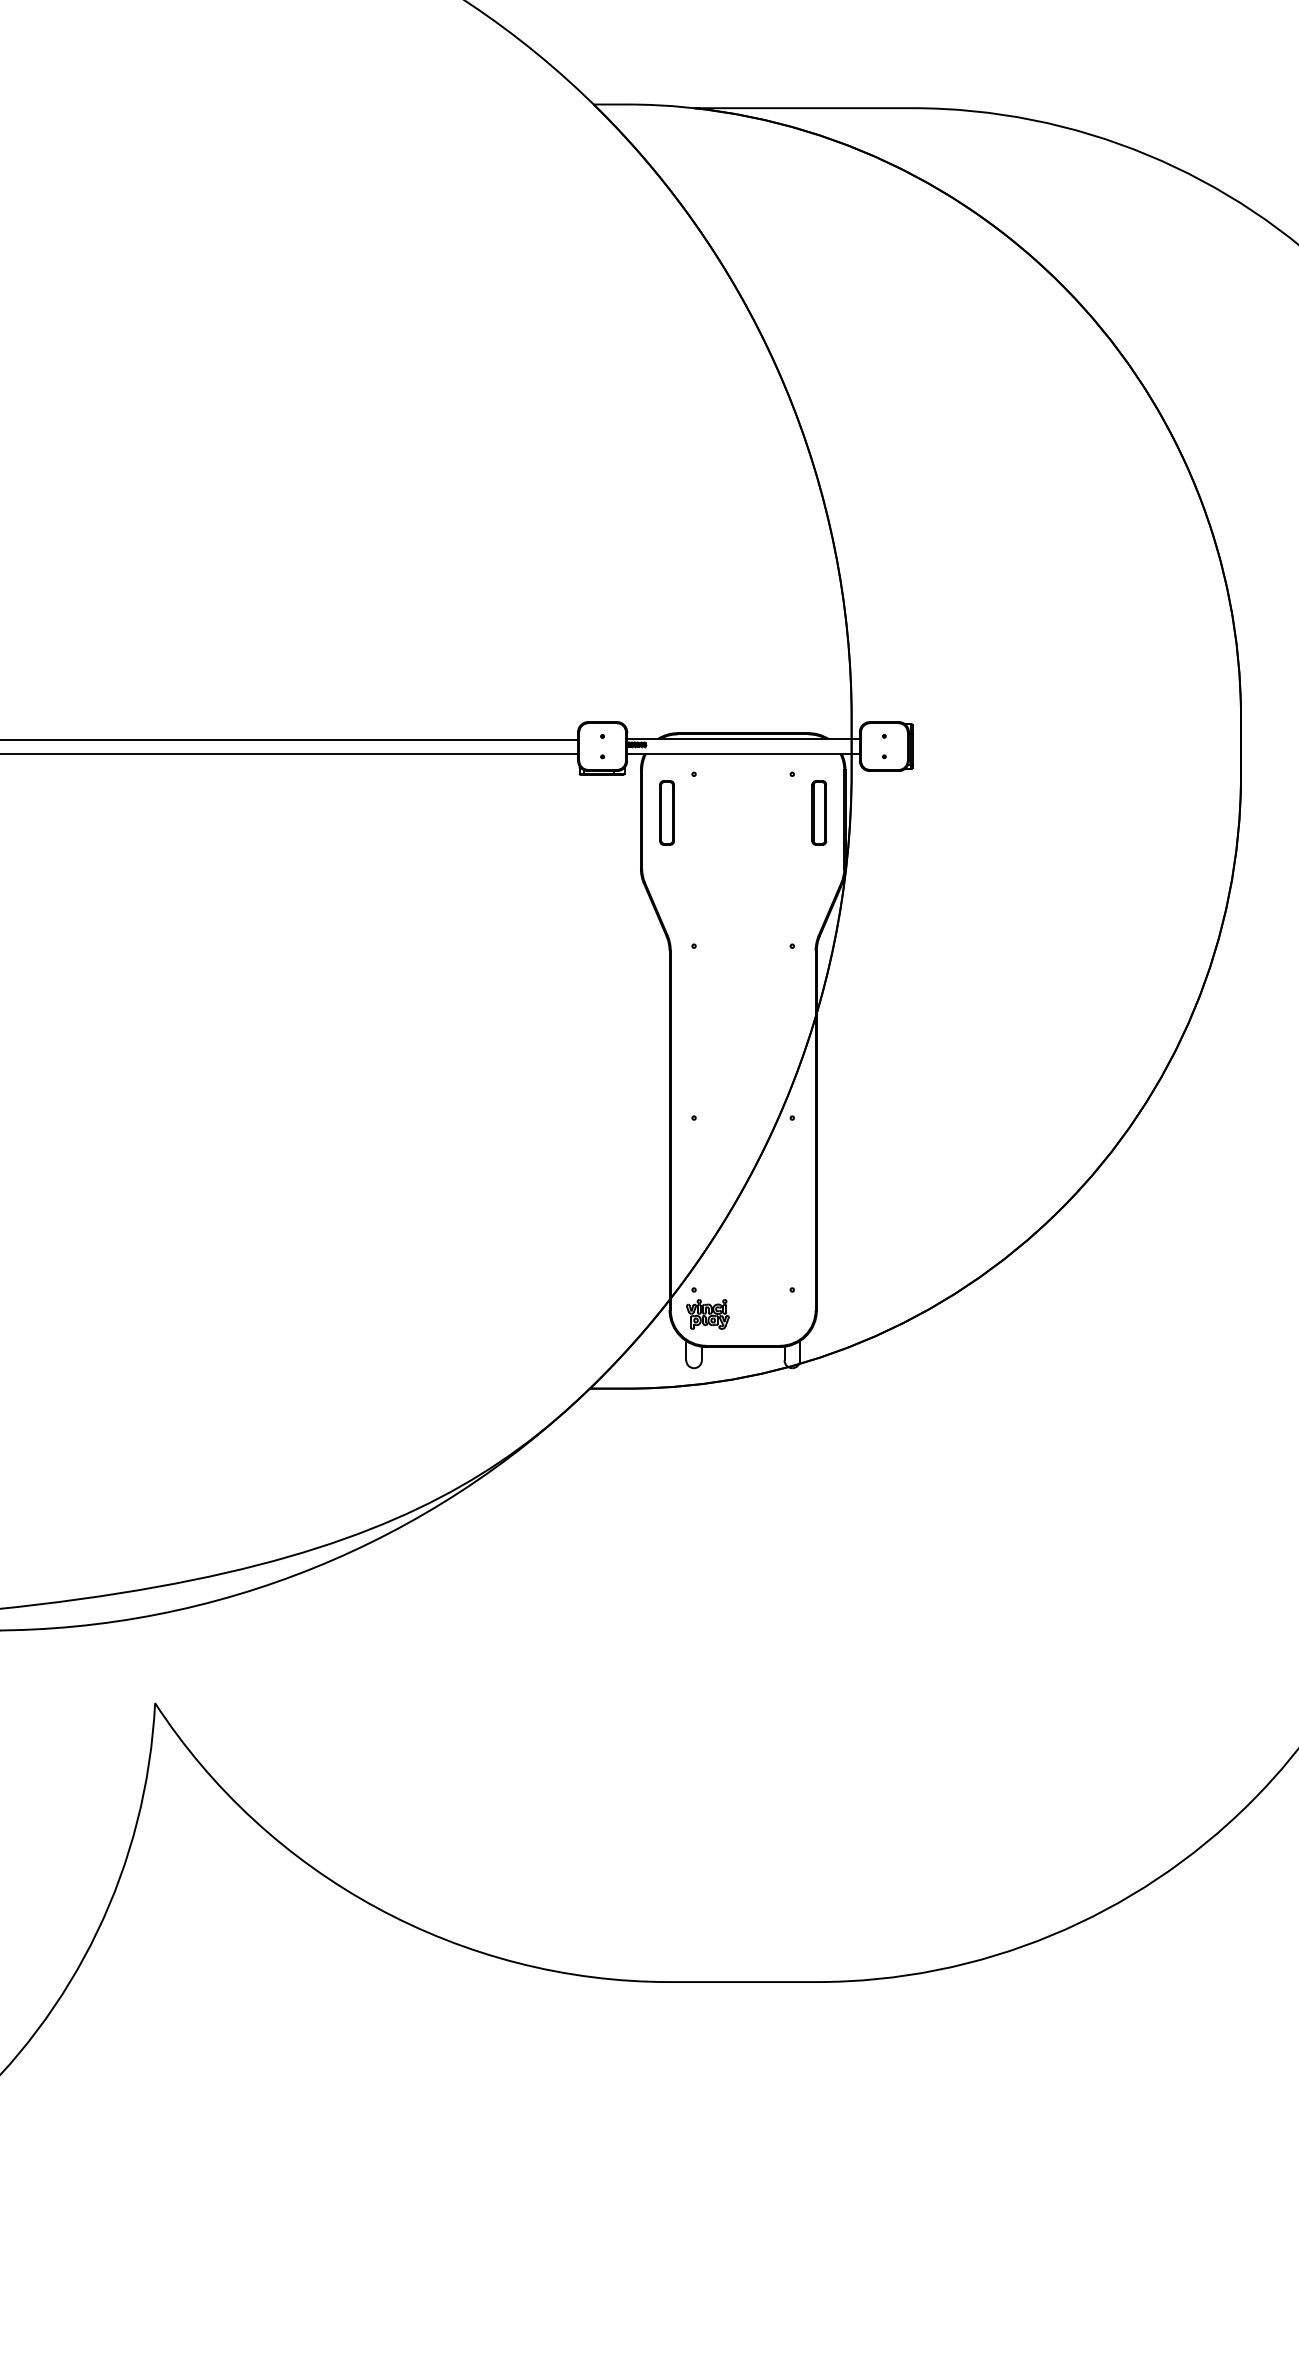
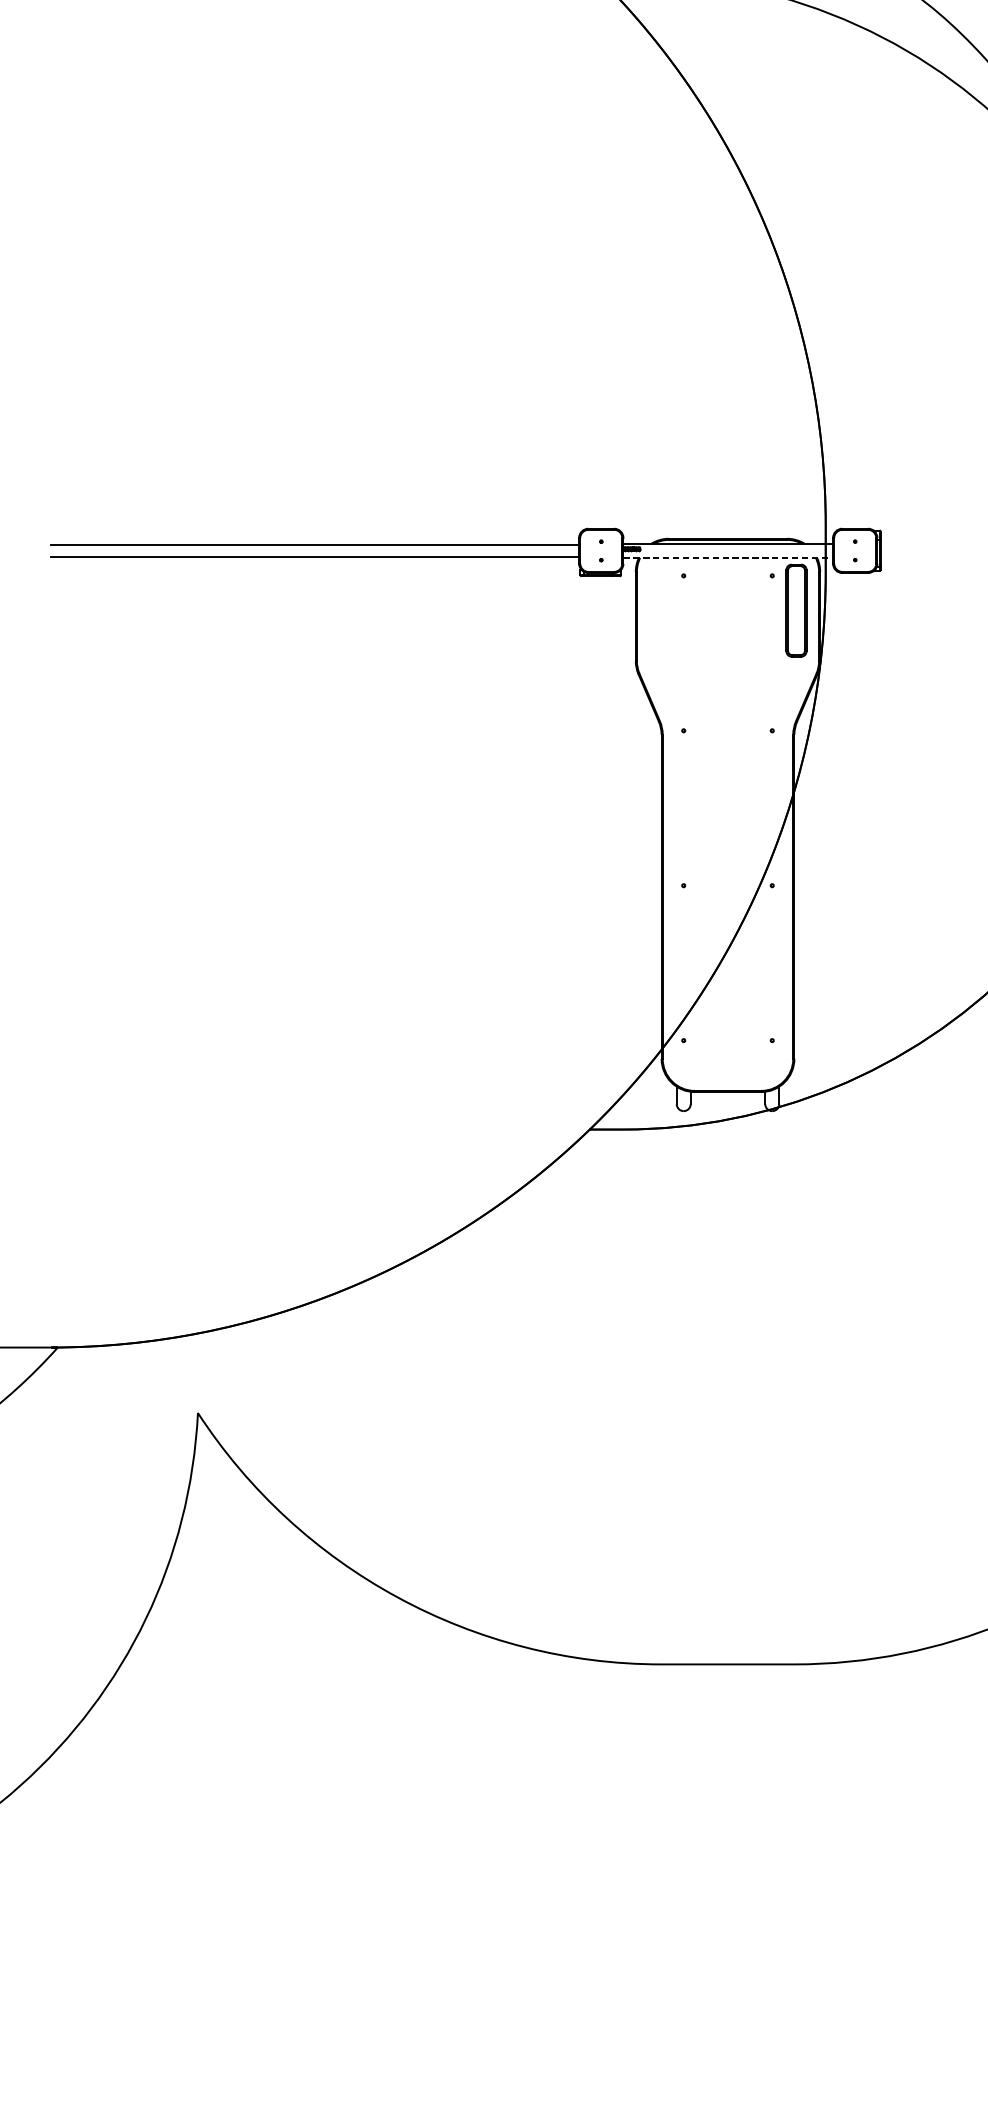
line: (744, 754) -> (729, 558), solid -> dashed
part: (666, 812) -> (658, 610), removed
part: (819, 812) -> (796, 610), size x1.6
part: (707, 1314) -> (695, 1062), removed

